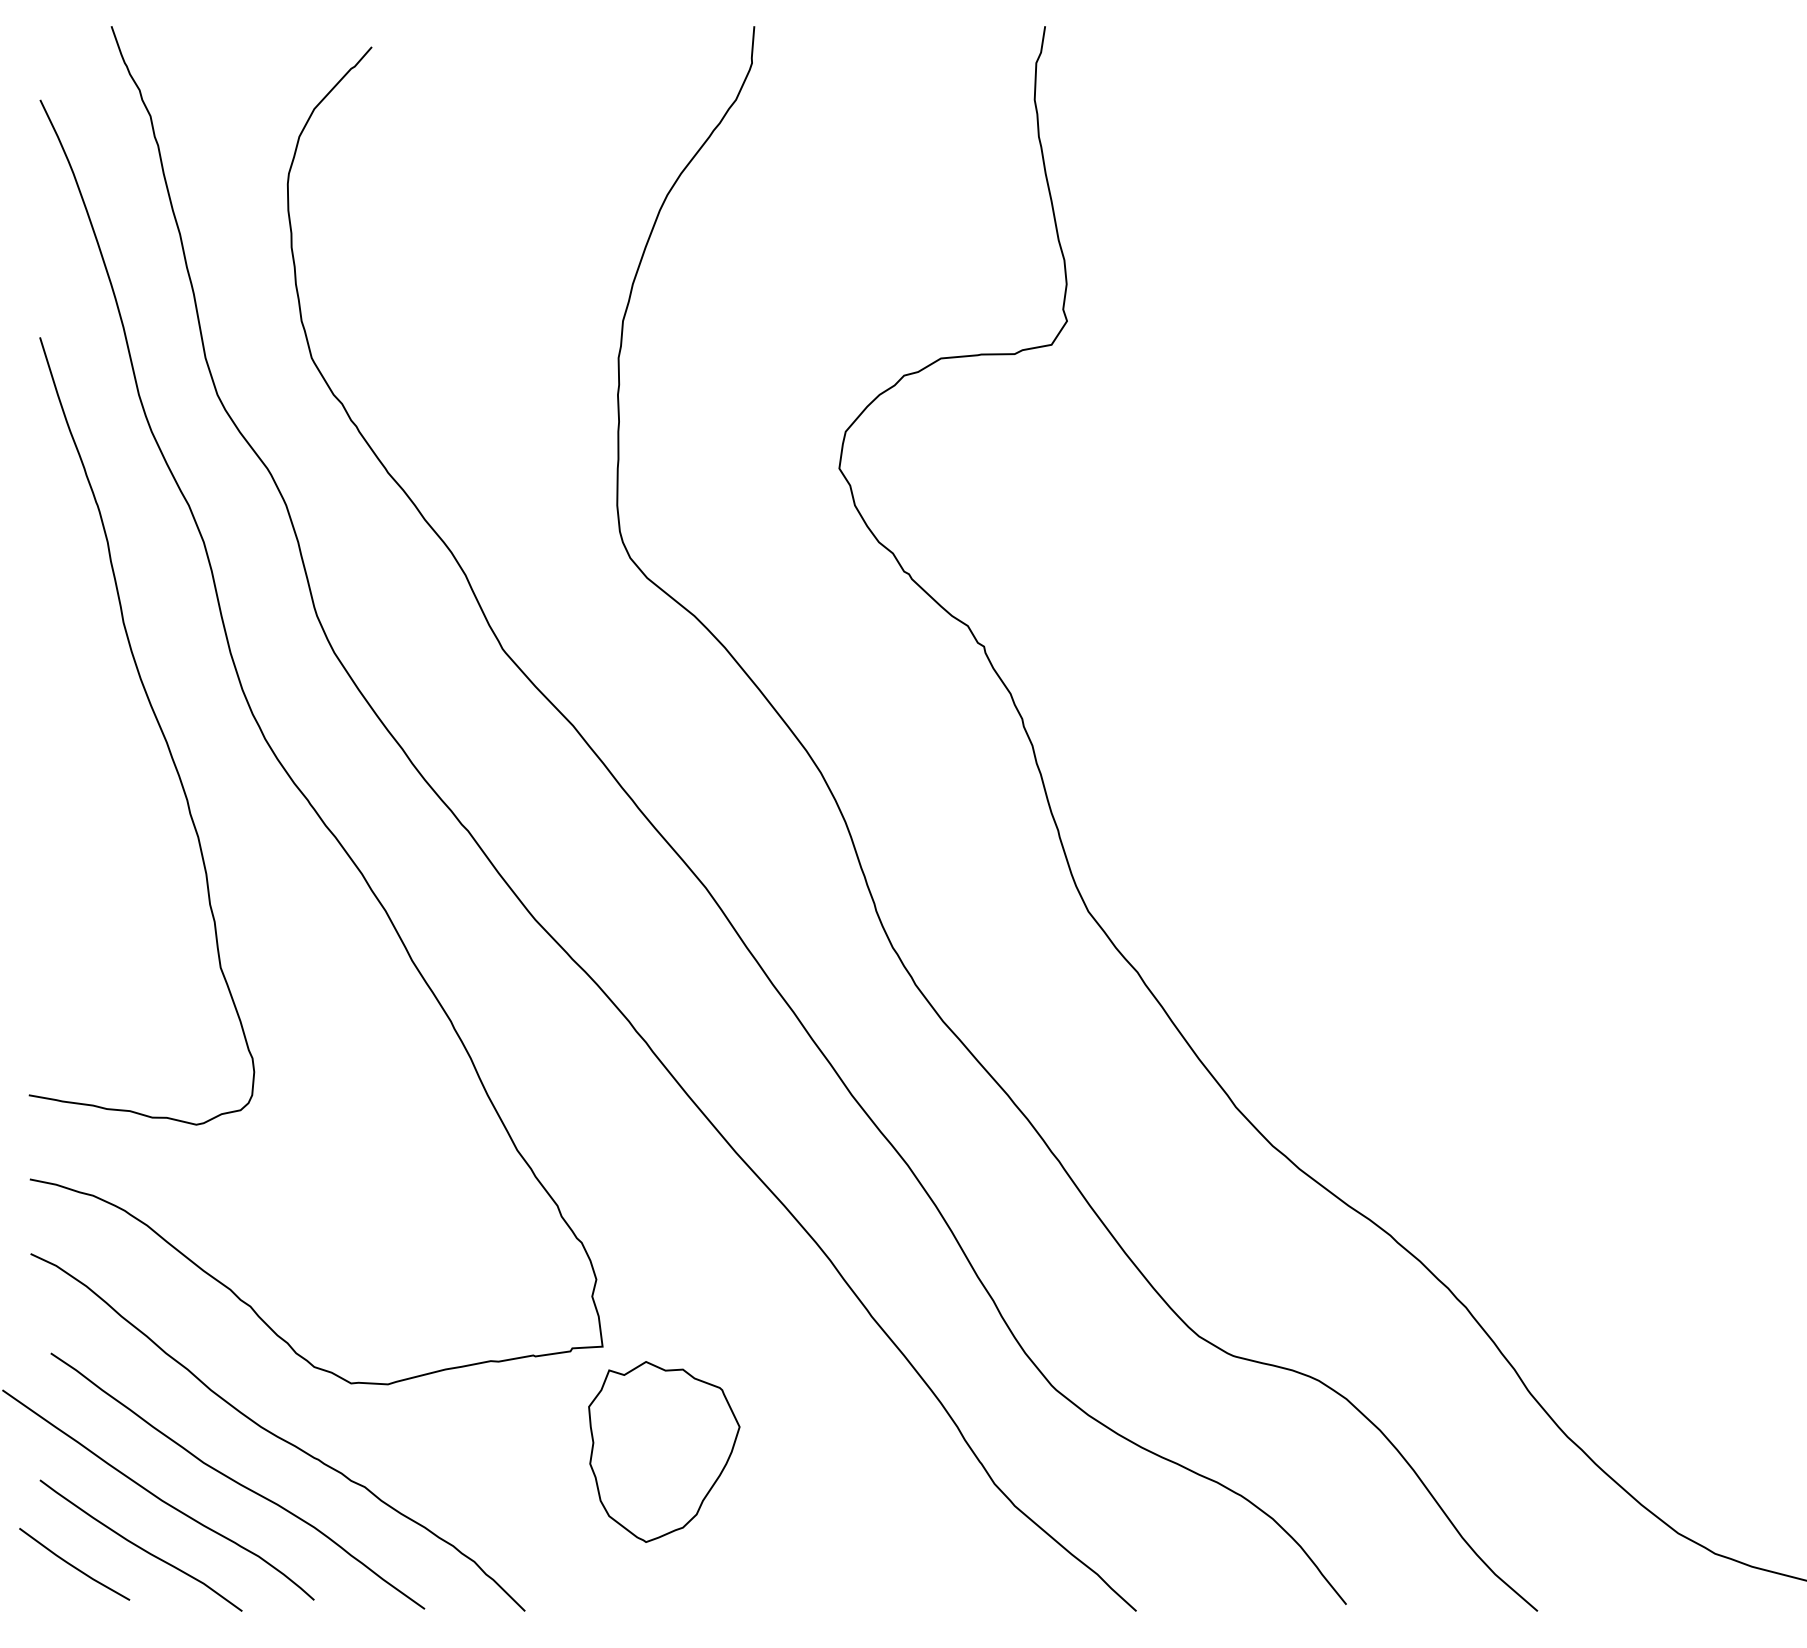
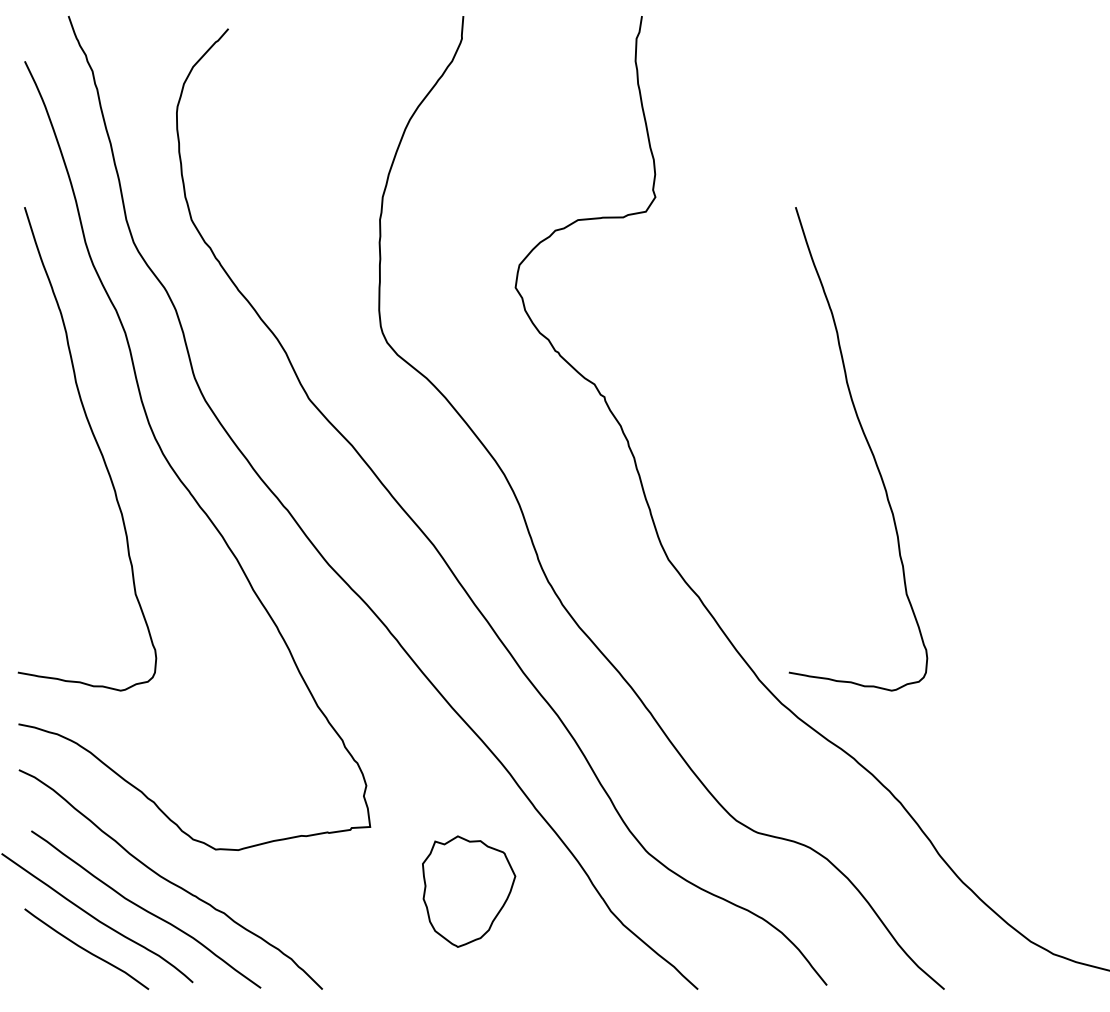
curve: (1412, 723) -> (867, 444), added
part: (664, 1451) -> (469, 891), moved
line: (72, 1564) -> (44, 960), removed

